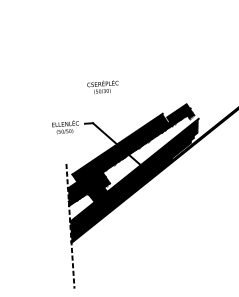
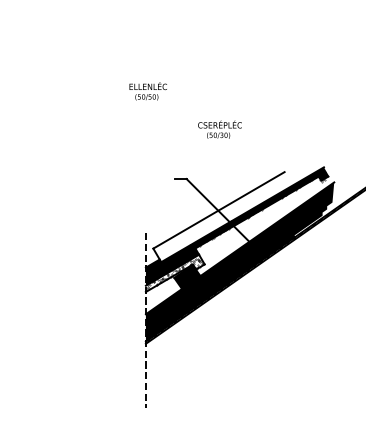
text: (102, 87) -> (219, 129), moved
text: (65, 127) -> (147, 91), moved
fill: (131, 143) -> (238, 210), removed
fill: (88, 191) -> (174, 273), removed

